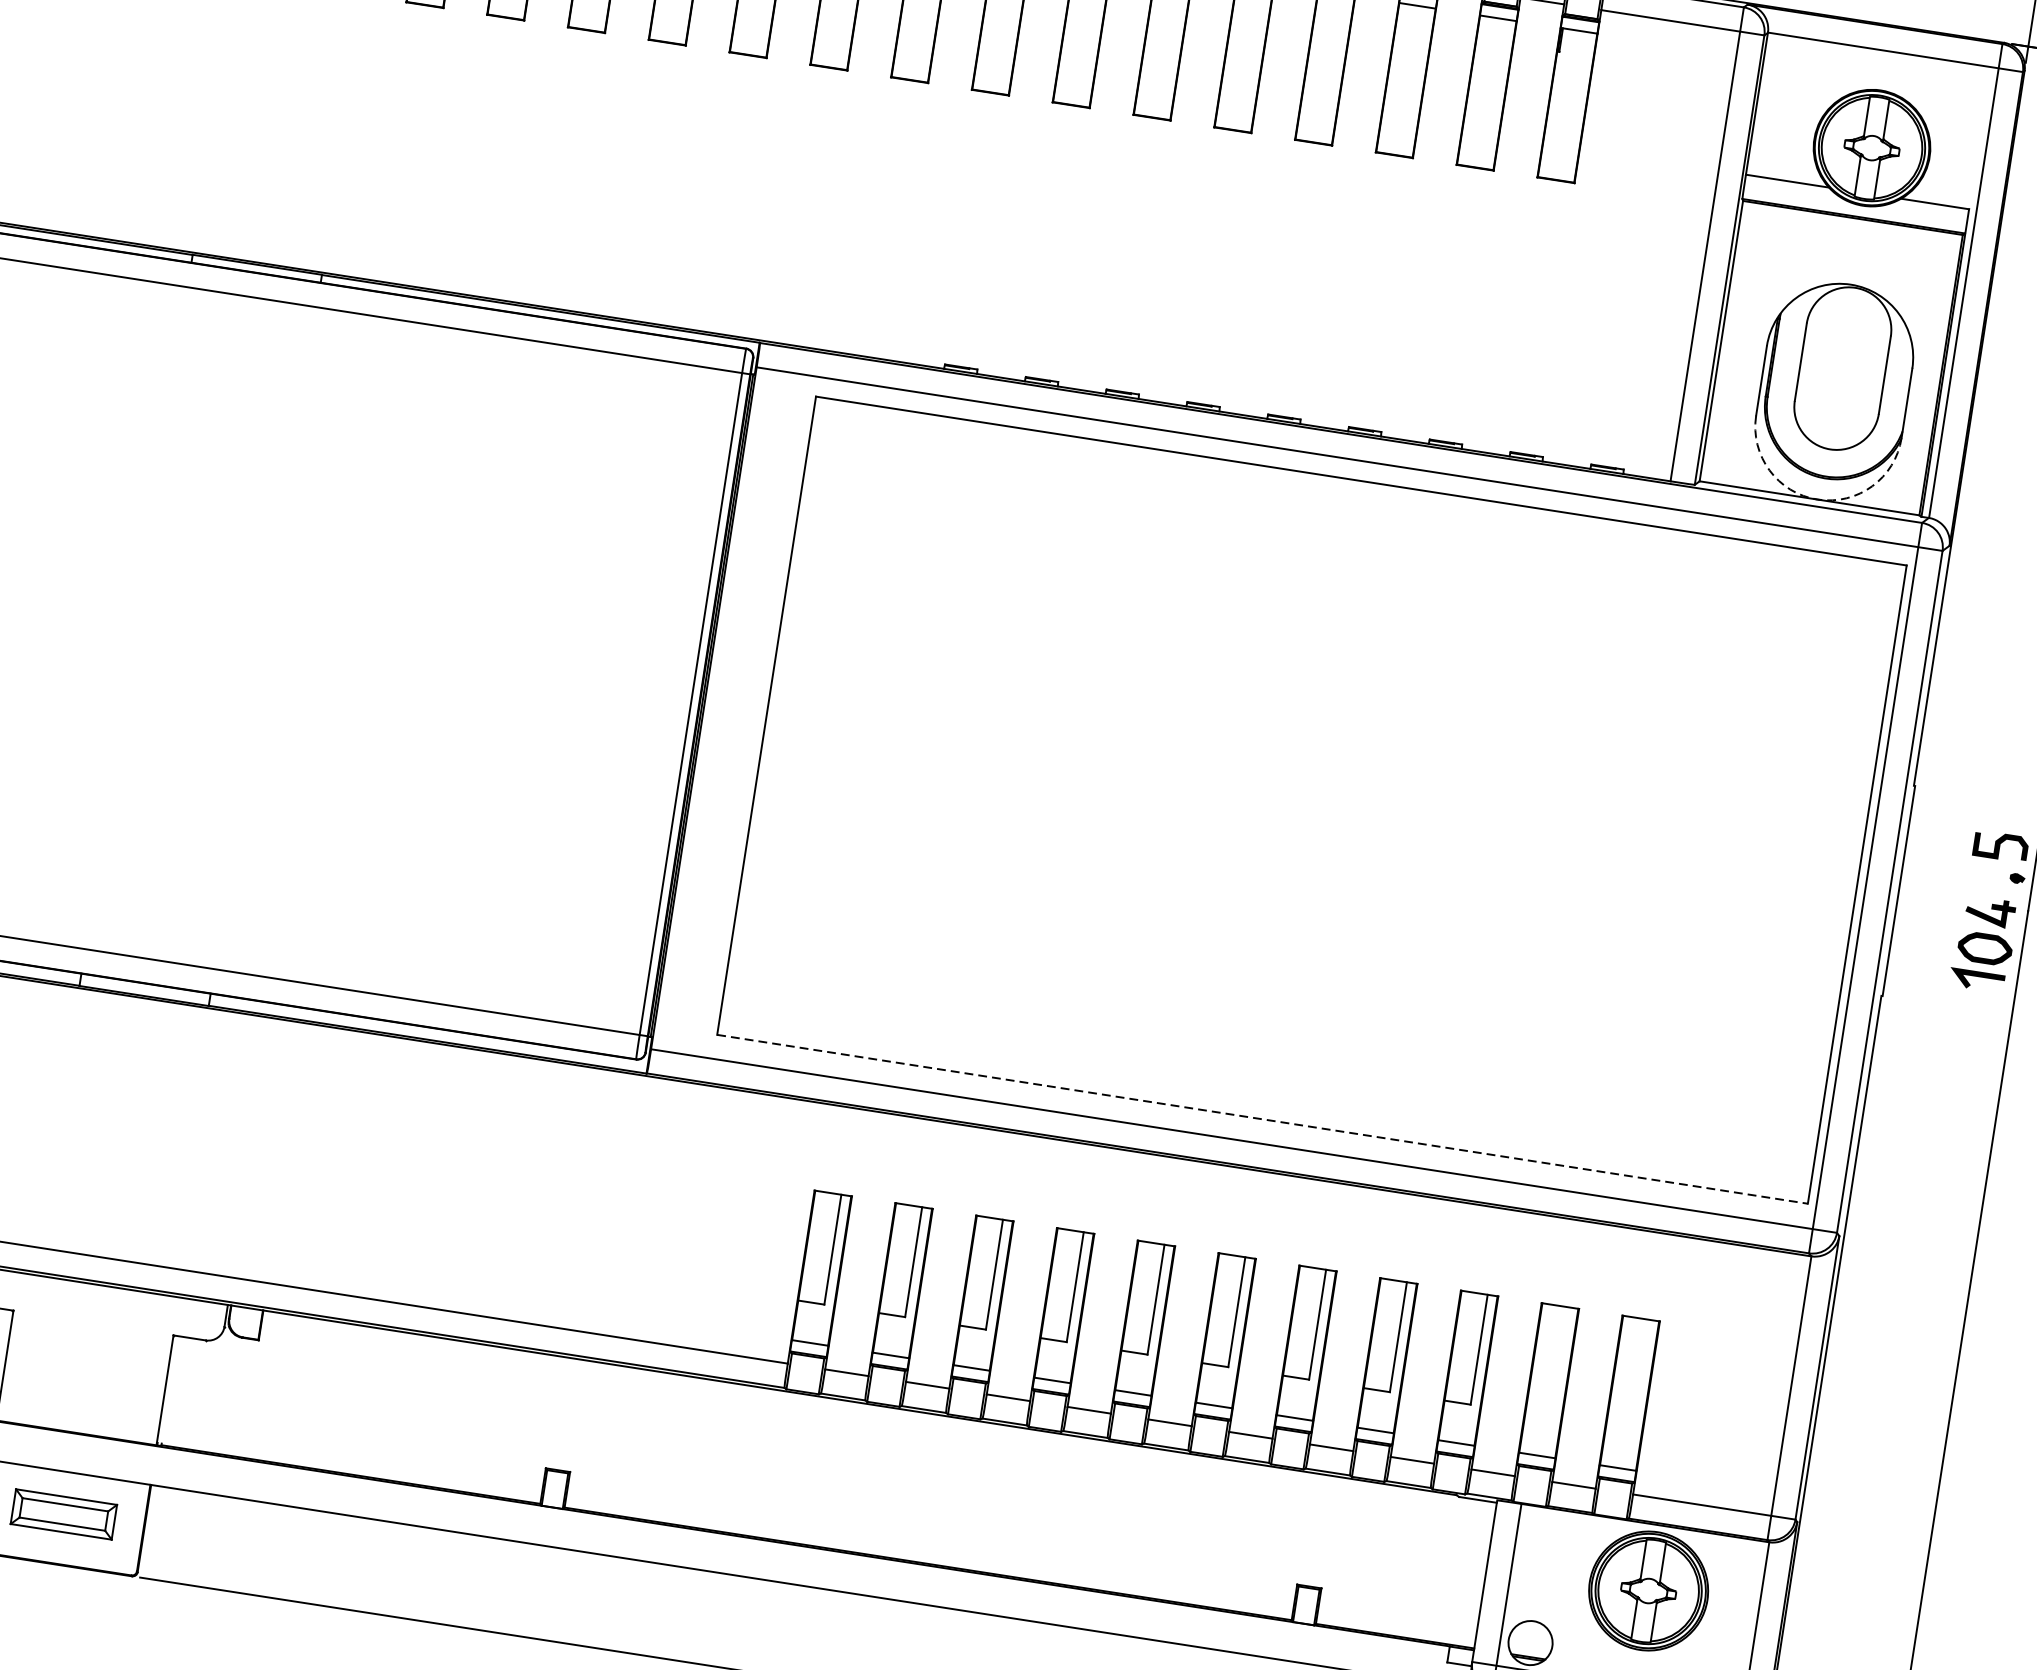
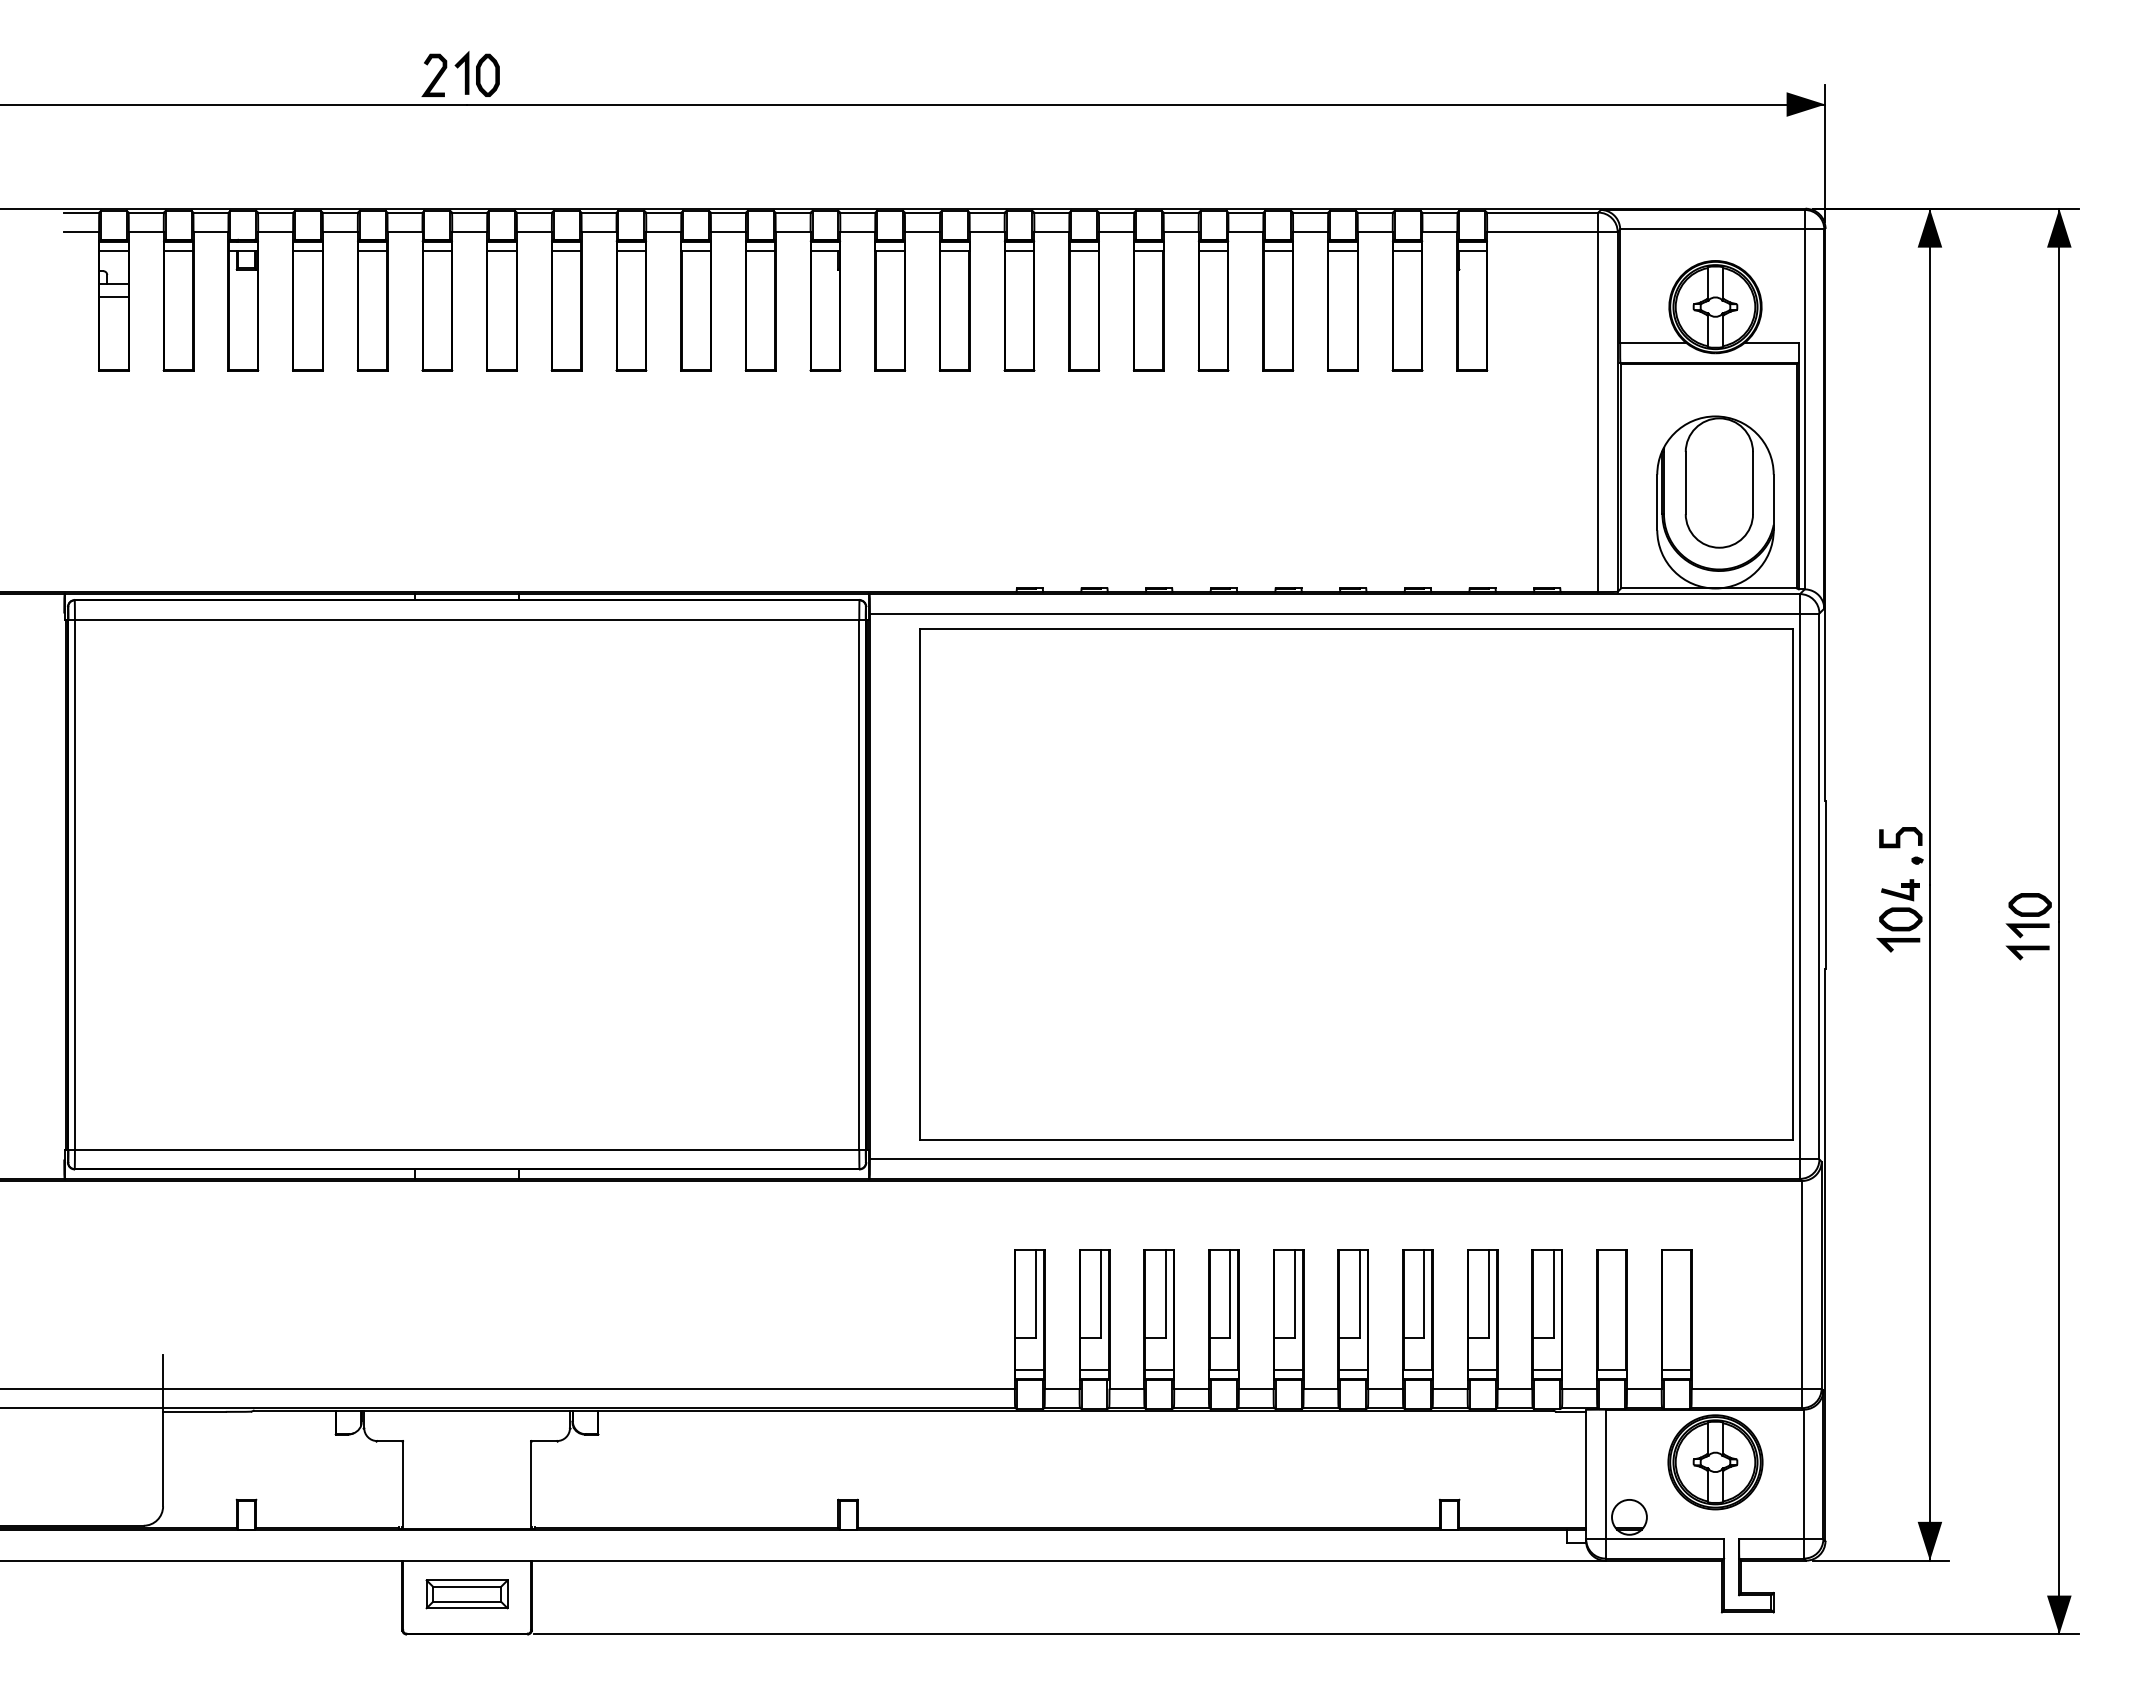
arc: (1817, 499) -> (1715, 588), dashed -> solid
line: (1262, 1119) -> (1356, 1140), dashed -> solid

